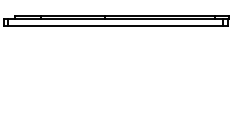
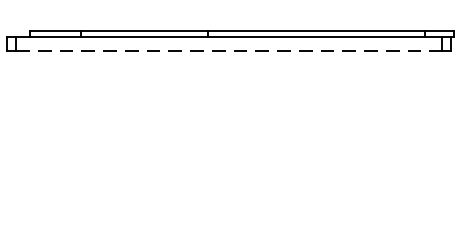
line: (115, 25) -> (228, 50), solid -> dashed

